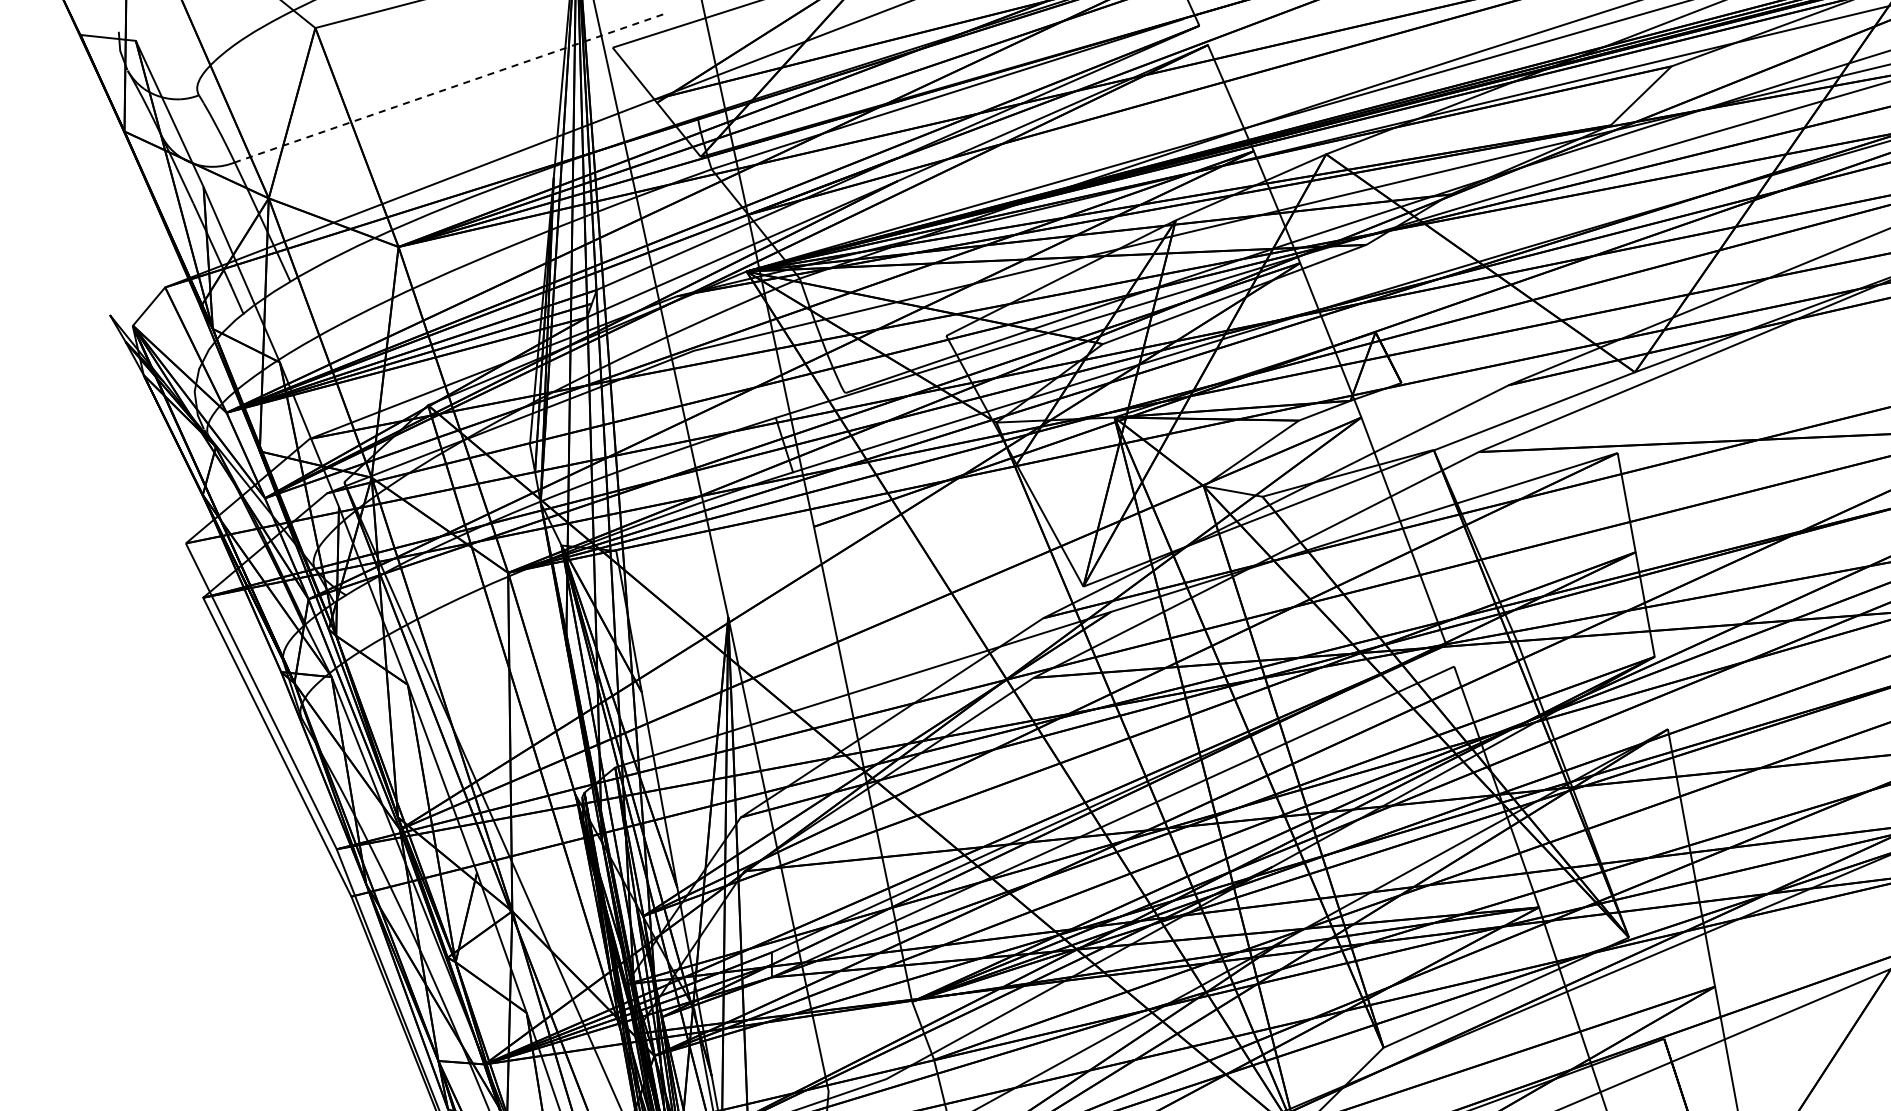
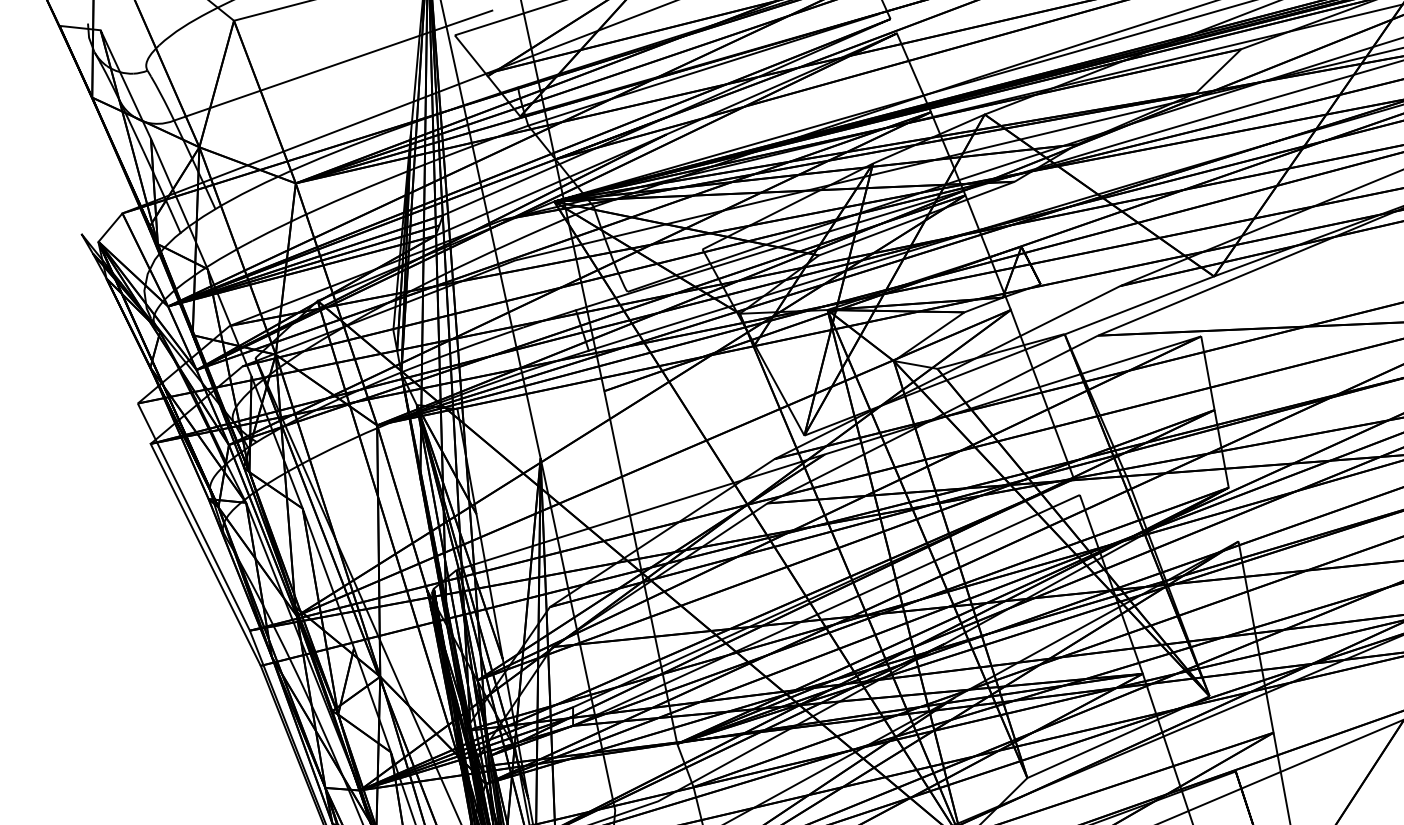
line: (448, 88) -> (332, 65), dashed -> solid

